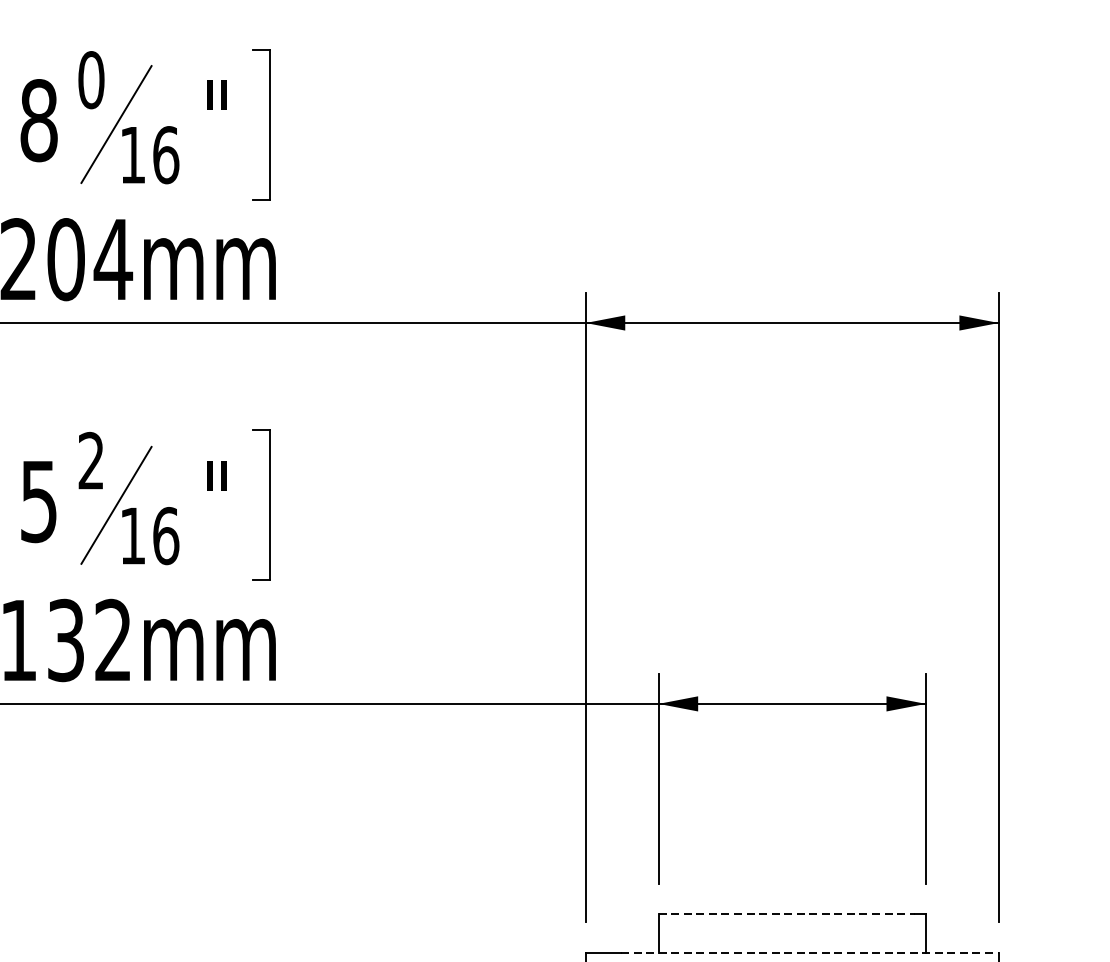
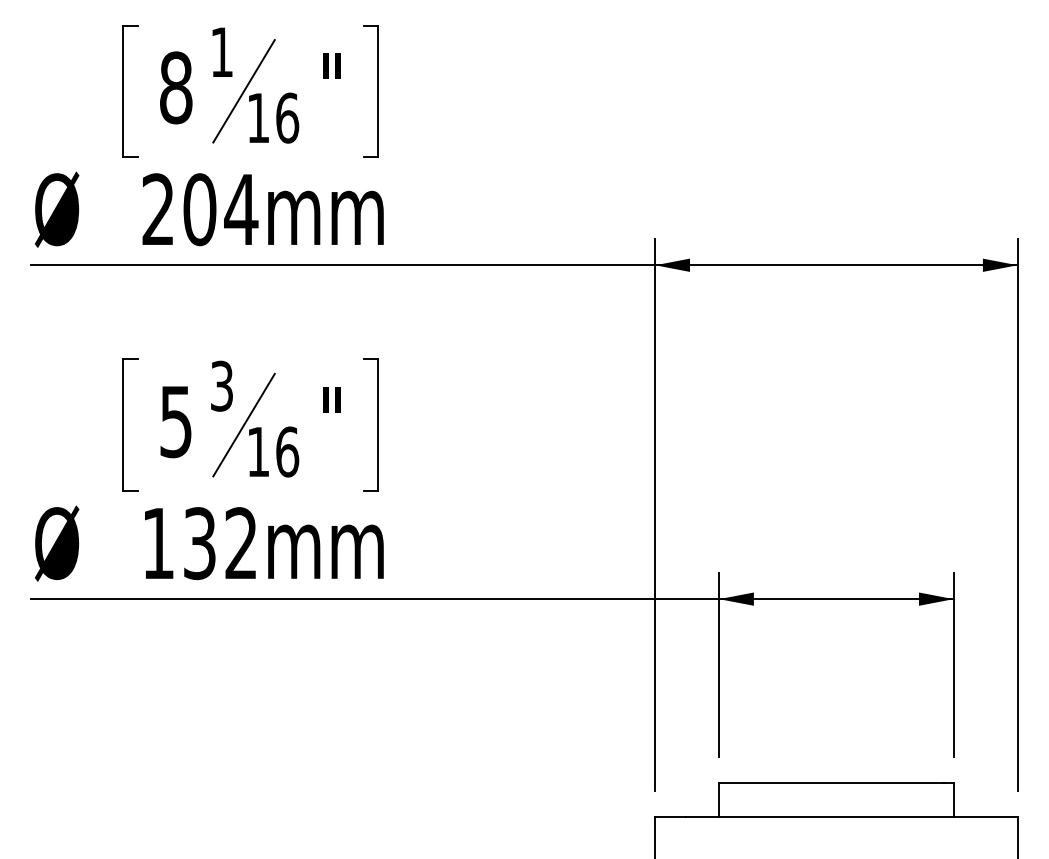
text: (90, 79) -> (221, 51), 0 -> 1
text: (90, 461) -> (221, 386), 2 -> 3
line: (787, 914) -> (832, 783), dashed -> solid
line: (809, 952) -> (851, 817), dashed -> solid

